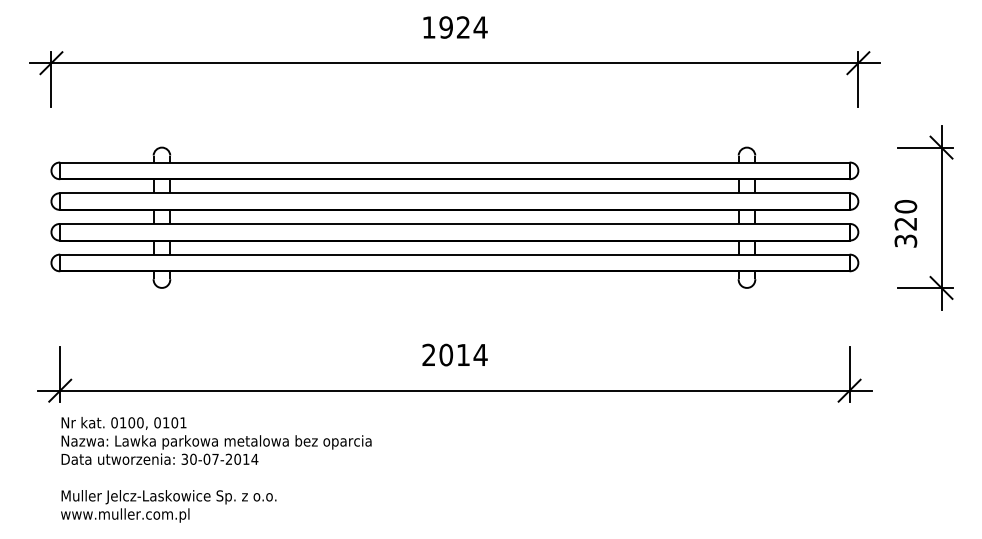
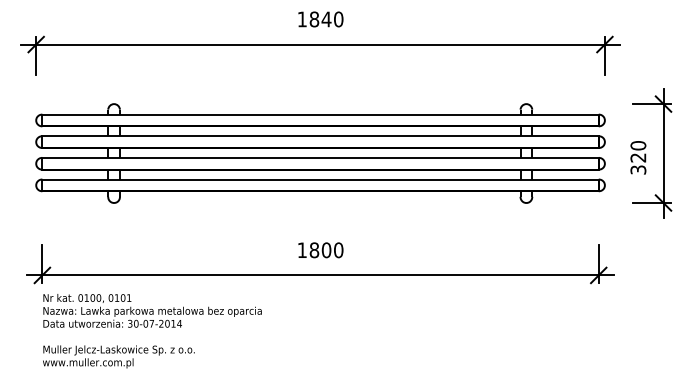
text: (463, 27) -> (326, 19), 1924 -> 1840
text: (454, 355) -> (320, 250), 2014 -> 1800

